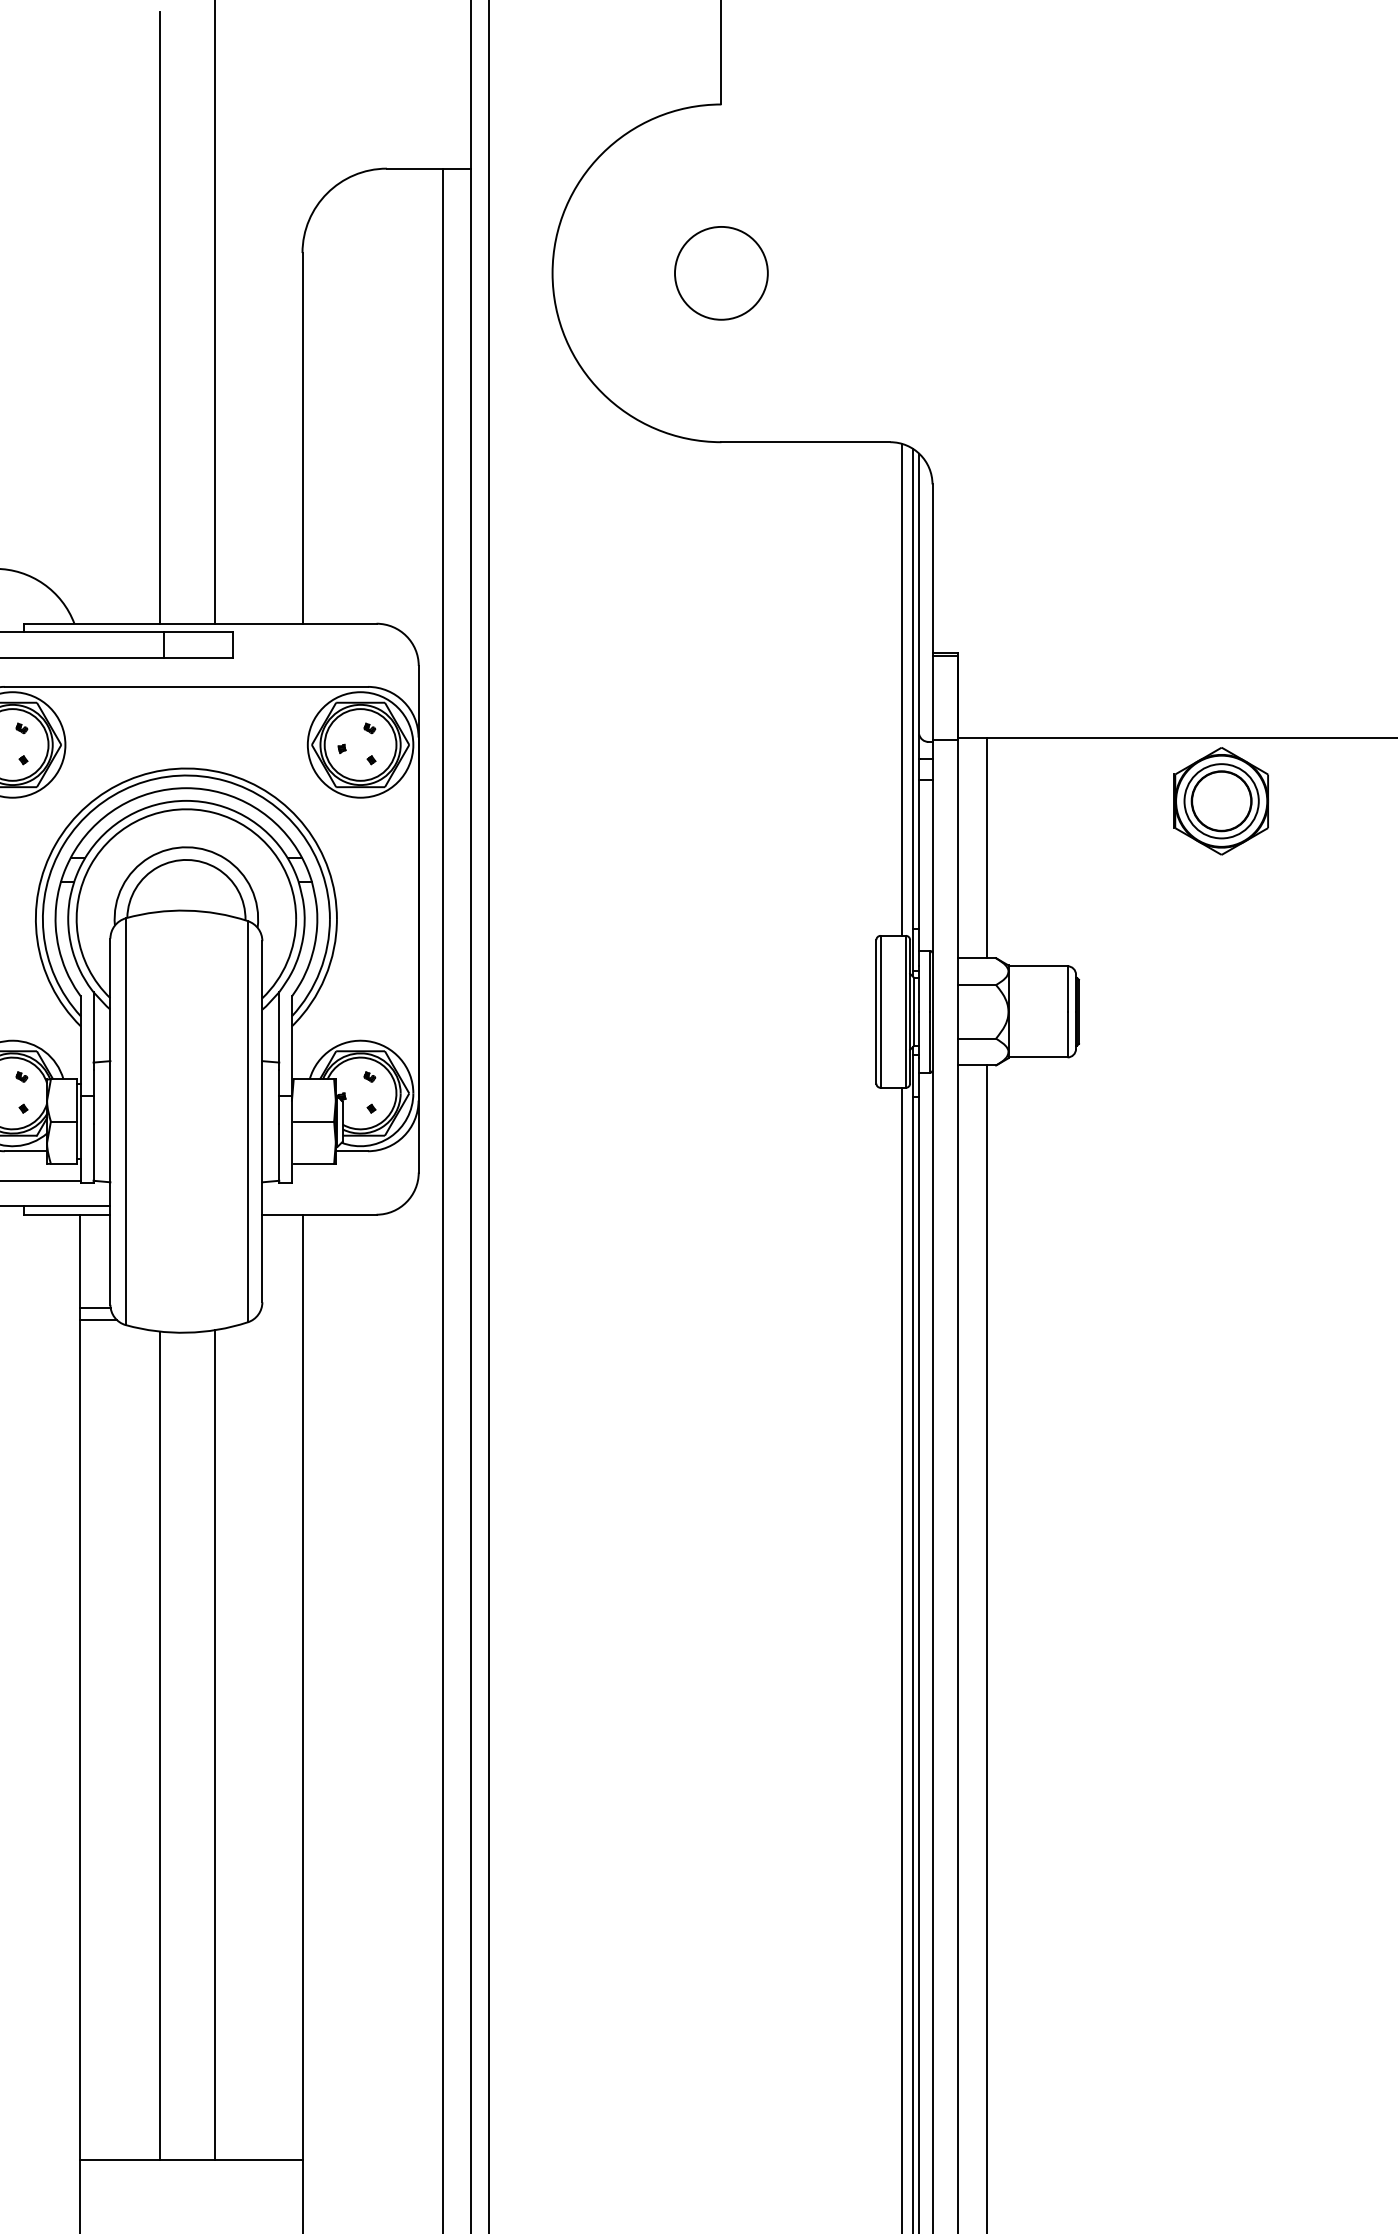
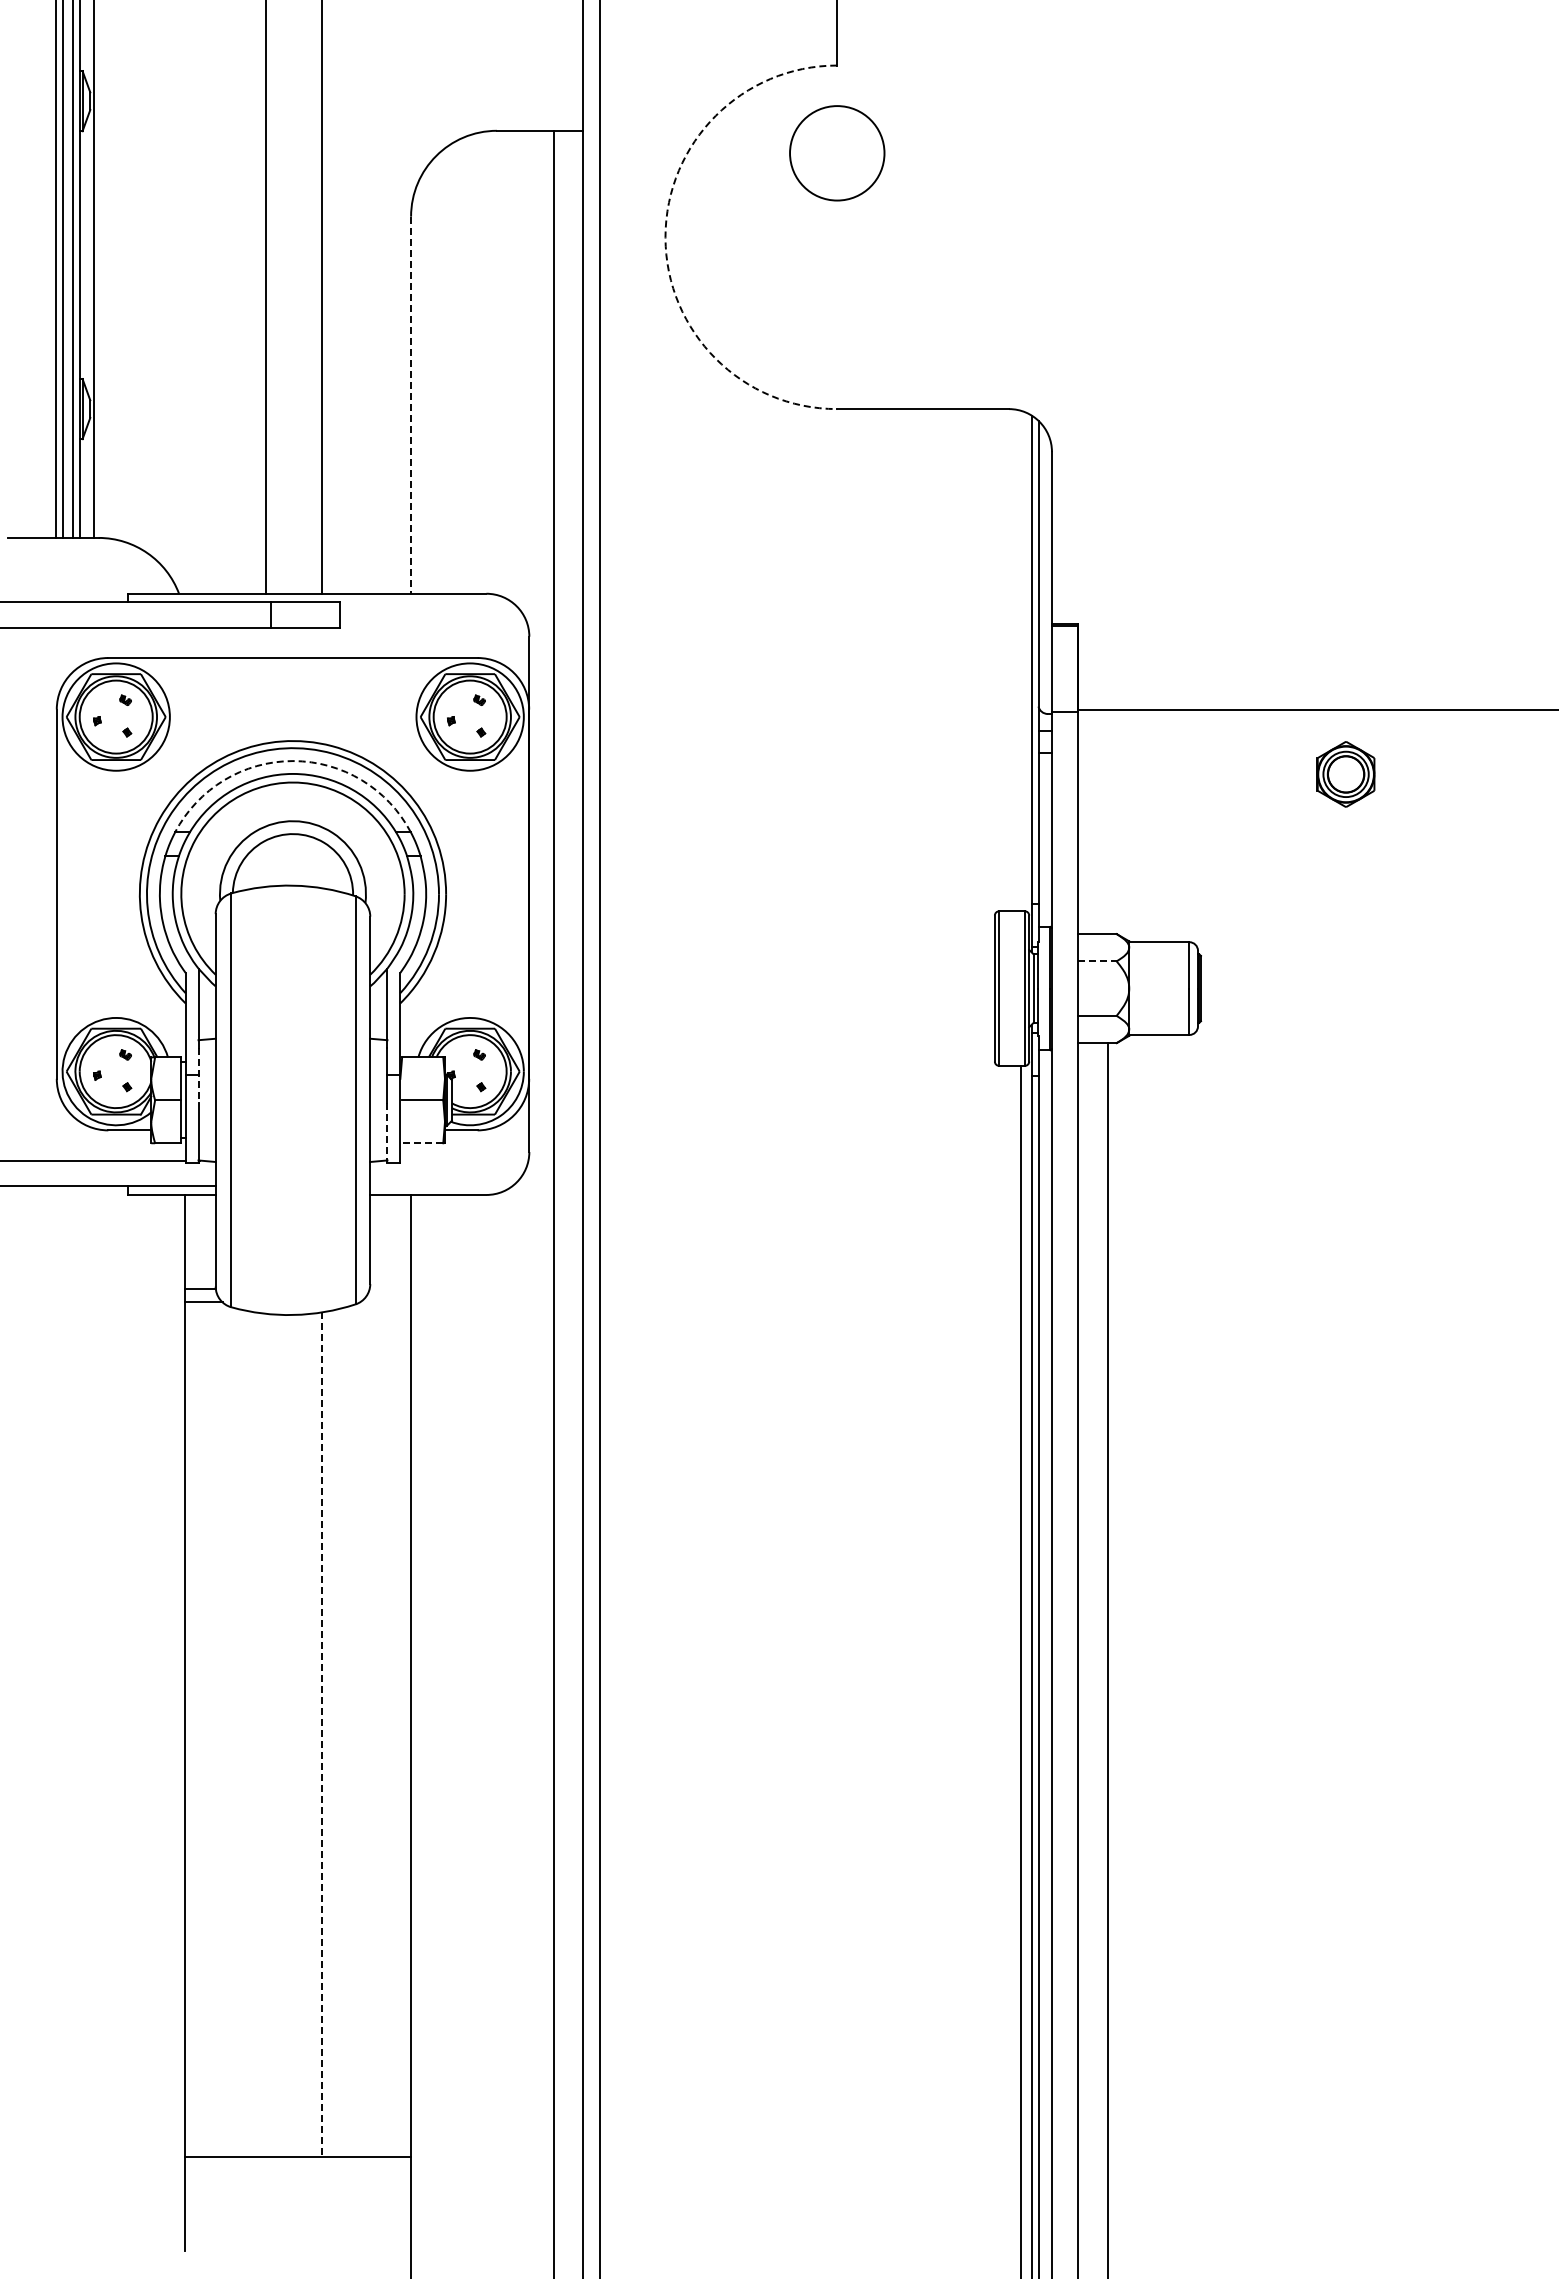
arc: (552, 273) -> (665, 237), solid -> dashed
circle: (721, 273) -> (837, 153), moved
line: (302, 438) -> (411, 405), solid -> dashed
line: (901, 689) -> (1020, 660), removed
arc: (185, 788) -> (292, 761), solid -> dashed
part: (1221, 801) -> (1345, 774), size x0.6
line: (987, 847) -> (1107, 821), removed
line: (977, 985) -> (1097, 961), solid -> dashed
line: (93, 1097) -> (198, 1075), solid -> dashed
line: (279, 1154) -> (387, 1133), solid -> dashed
line: (313, 1164) -> (422, 1143), solid -> dashed
line: (160, 1745) -> (266, 1734), removed
line: (214, 1746) -> (321, 1735), solid -> dashed

